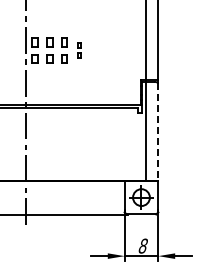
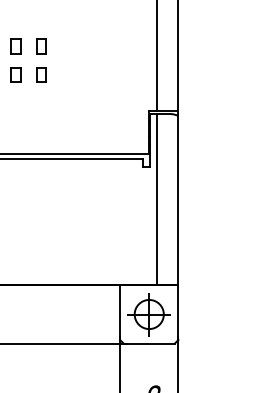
part: (79, 50) -> (41, 59), size x1.67
line: (158, 131) -> (178, 200), dashed -> solid

